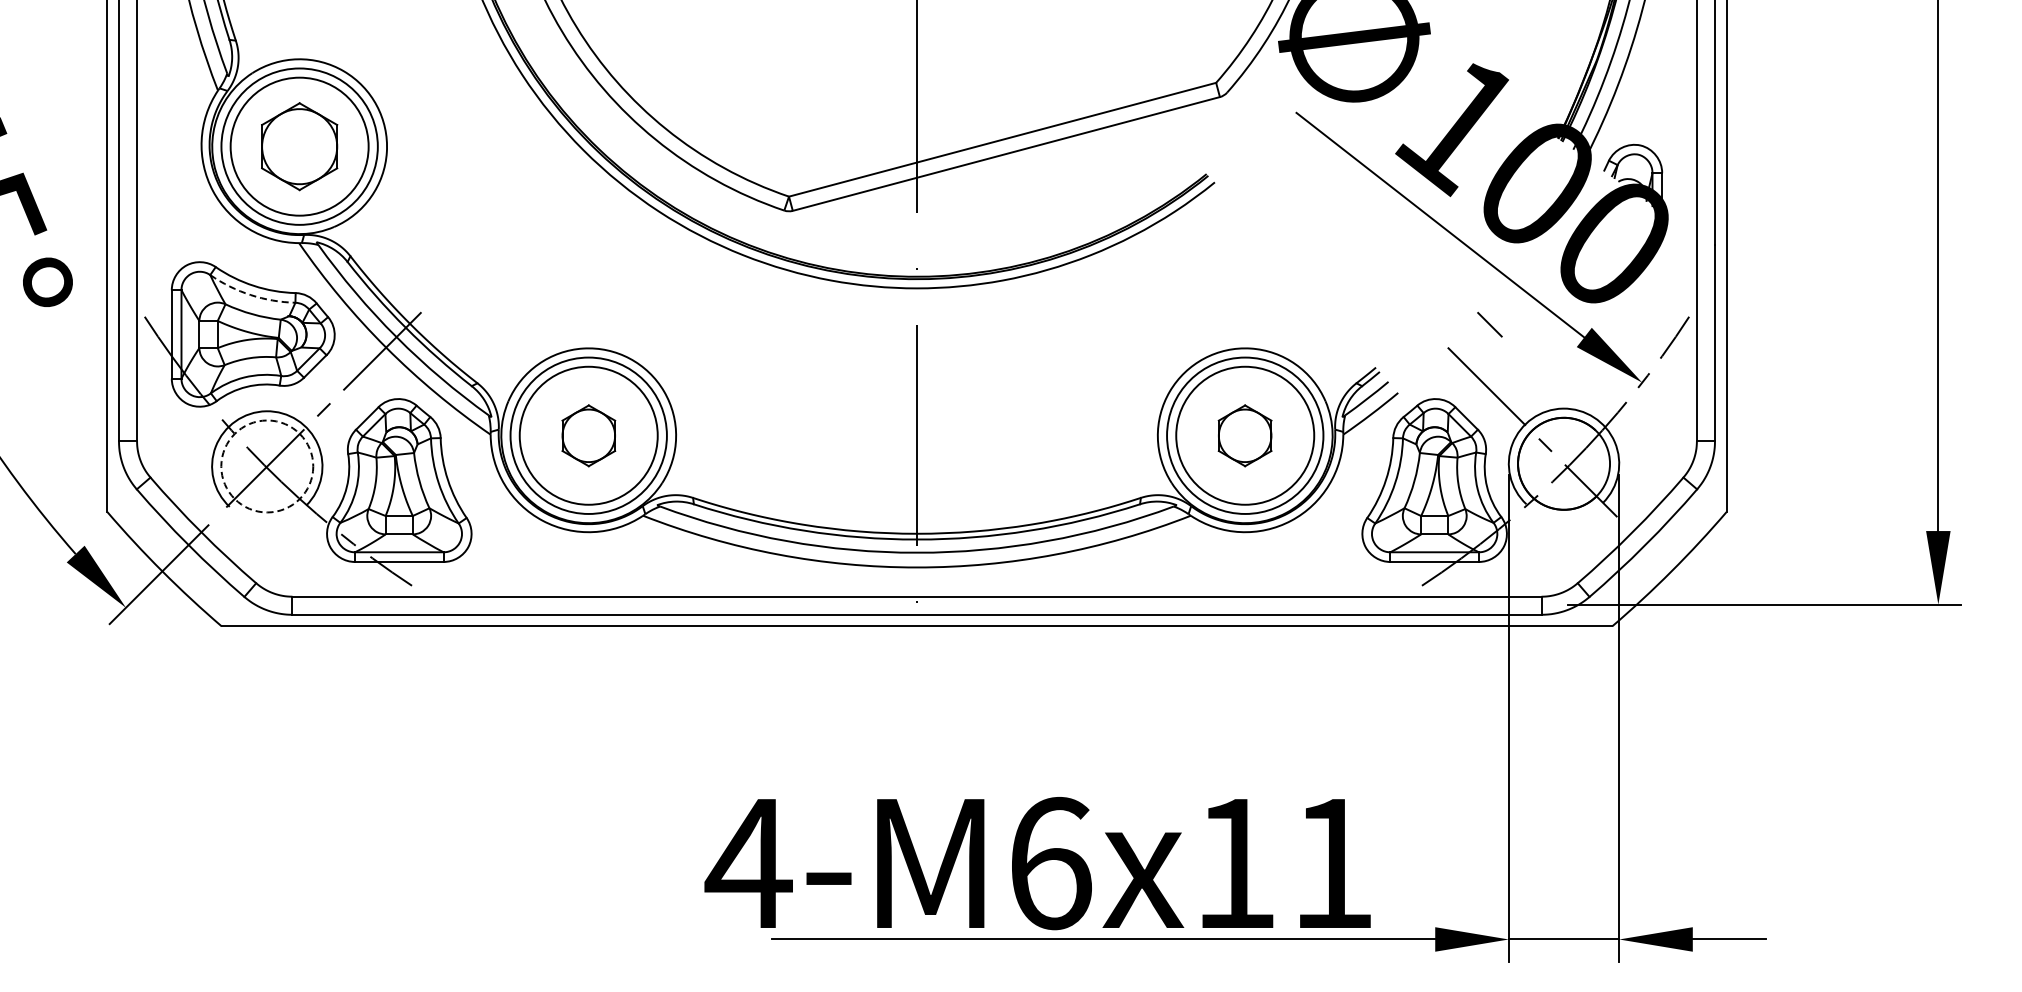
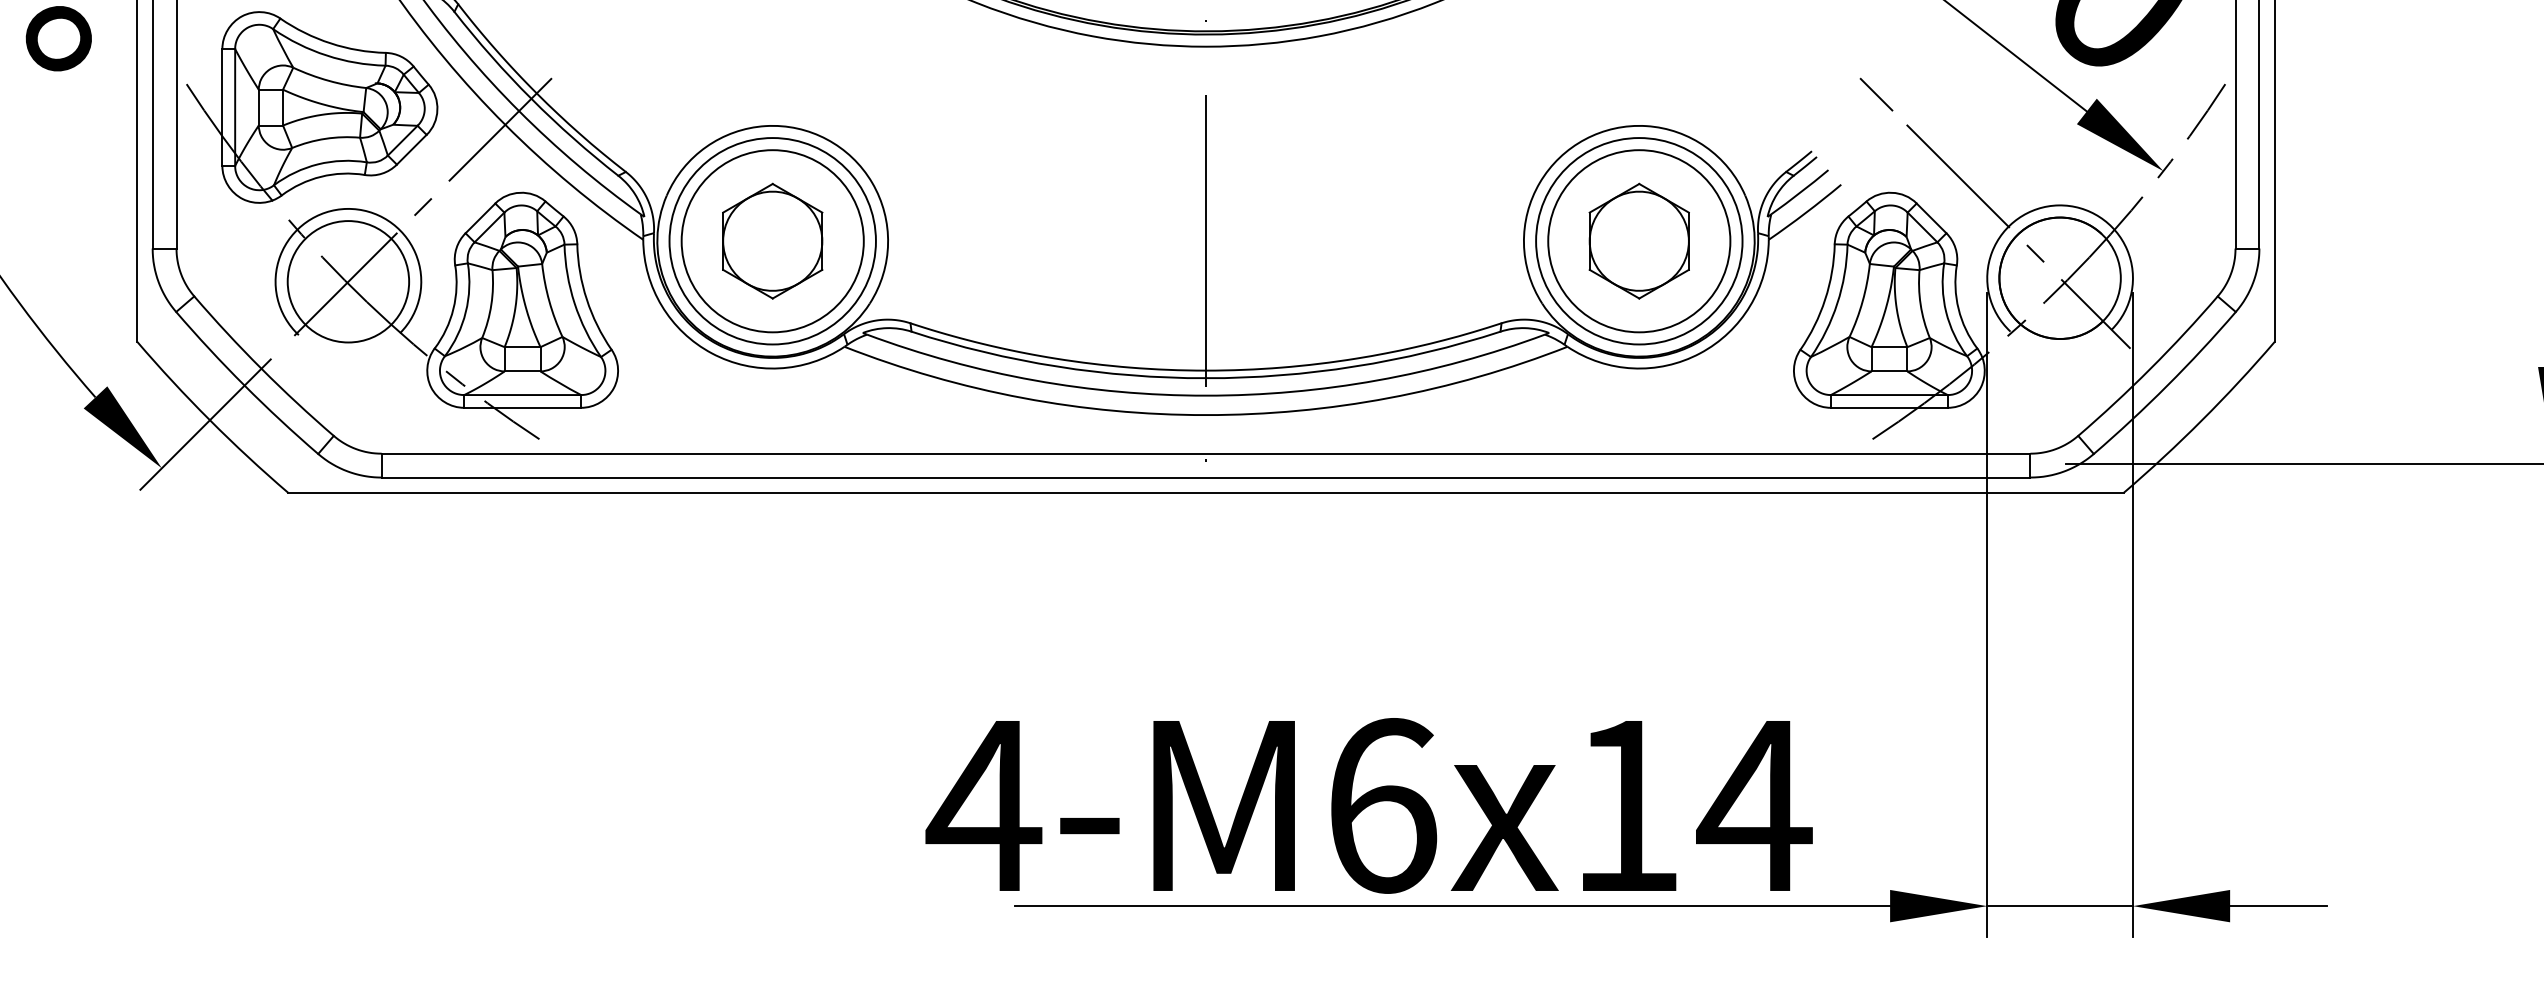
arc: (250, 295) -> (326, 56), dashed -> solid
line: (1489, 324) -> (1875, 94), moved
part: (588, 435) -> (772, 240), size x1.43
part: (1244, 435) -> (1638, 240), size x1.43
circle: (267, 466) -> (348, 281), dashed -> solid
text: (1332, 863) -> (1754, 805), 4-M6x11 -> 4-M6x14

